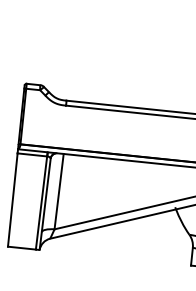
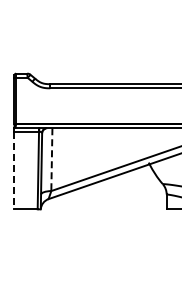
line: (58, 192) -> (51, 160), solid -> dashed
line: (12, 200) -> (14, 170), solid -> dashed

